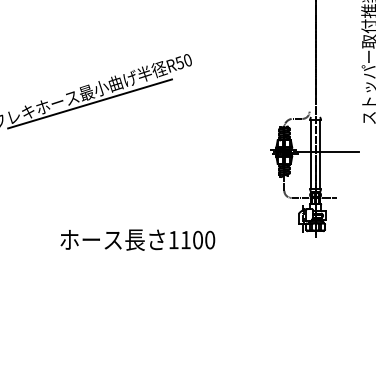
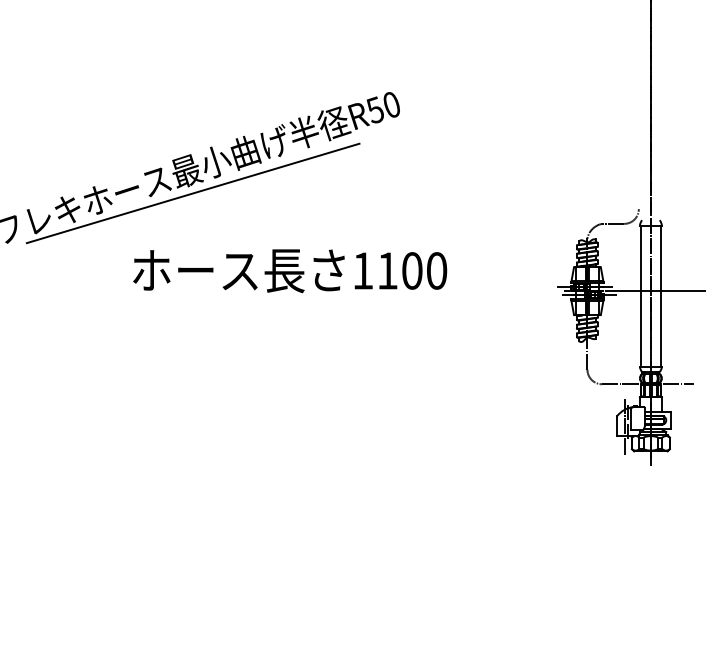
text: (137, 239) -> (289, 269), moved

